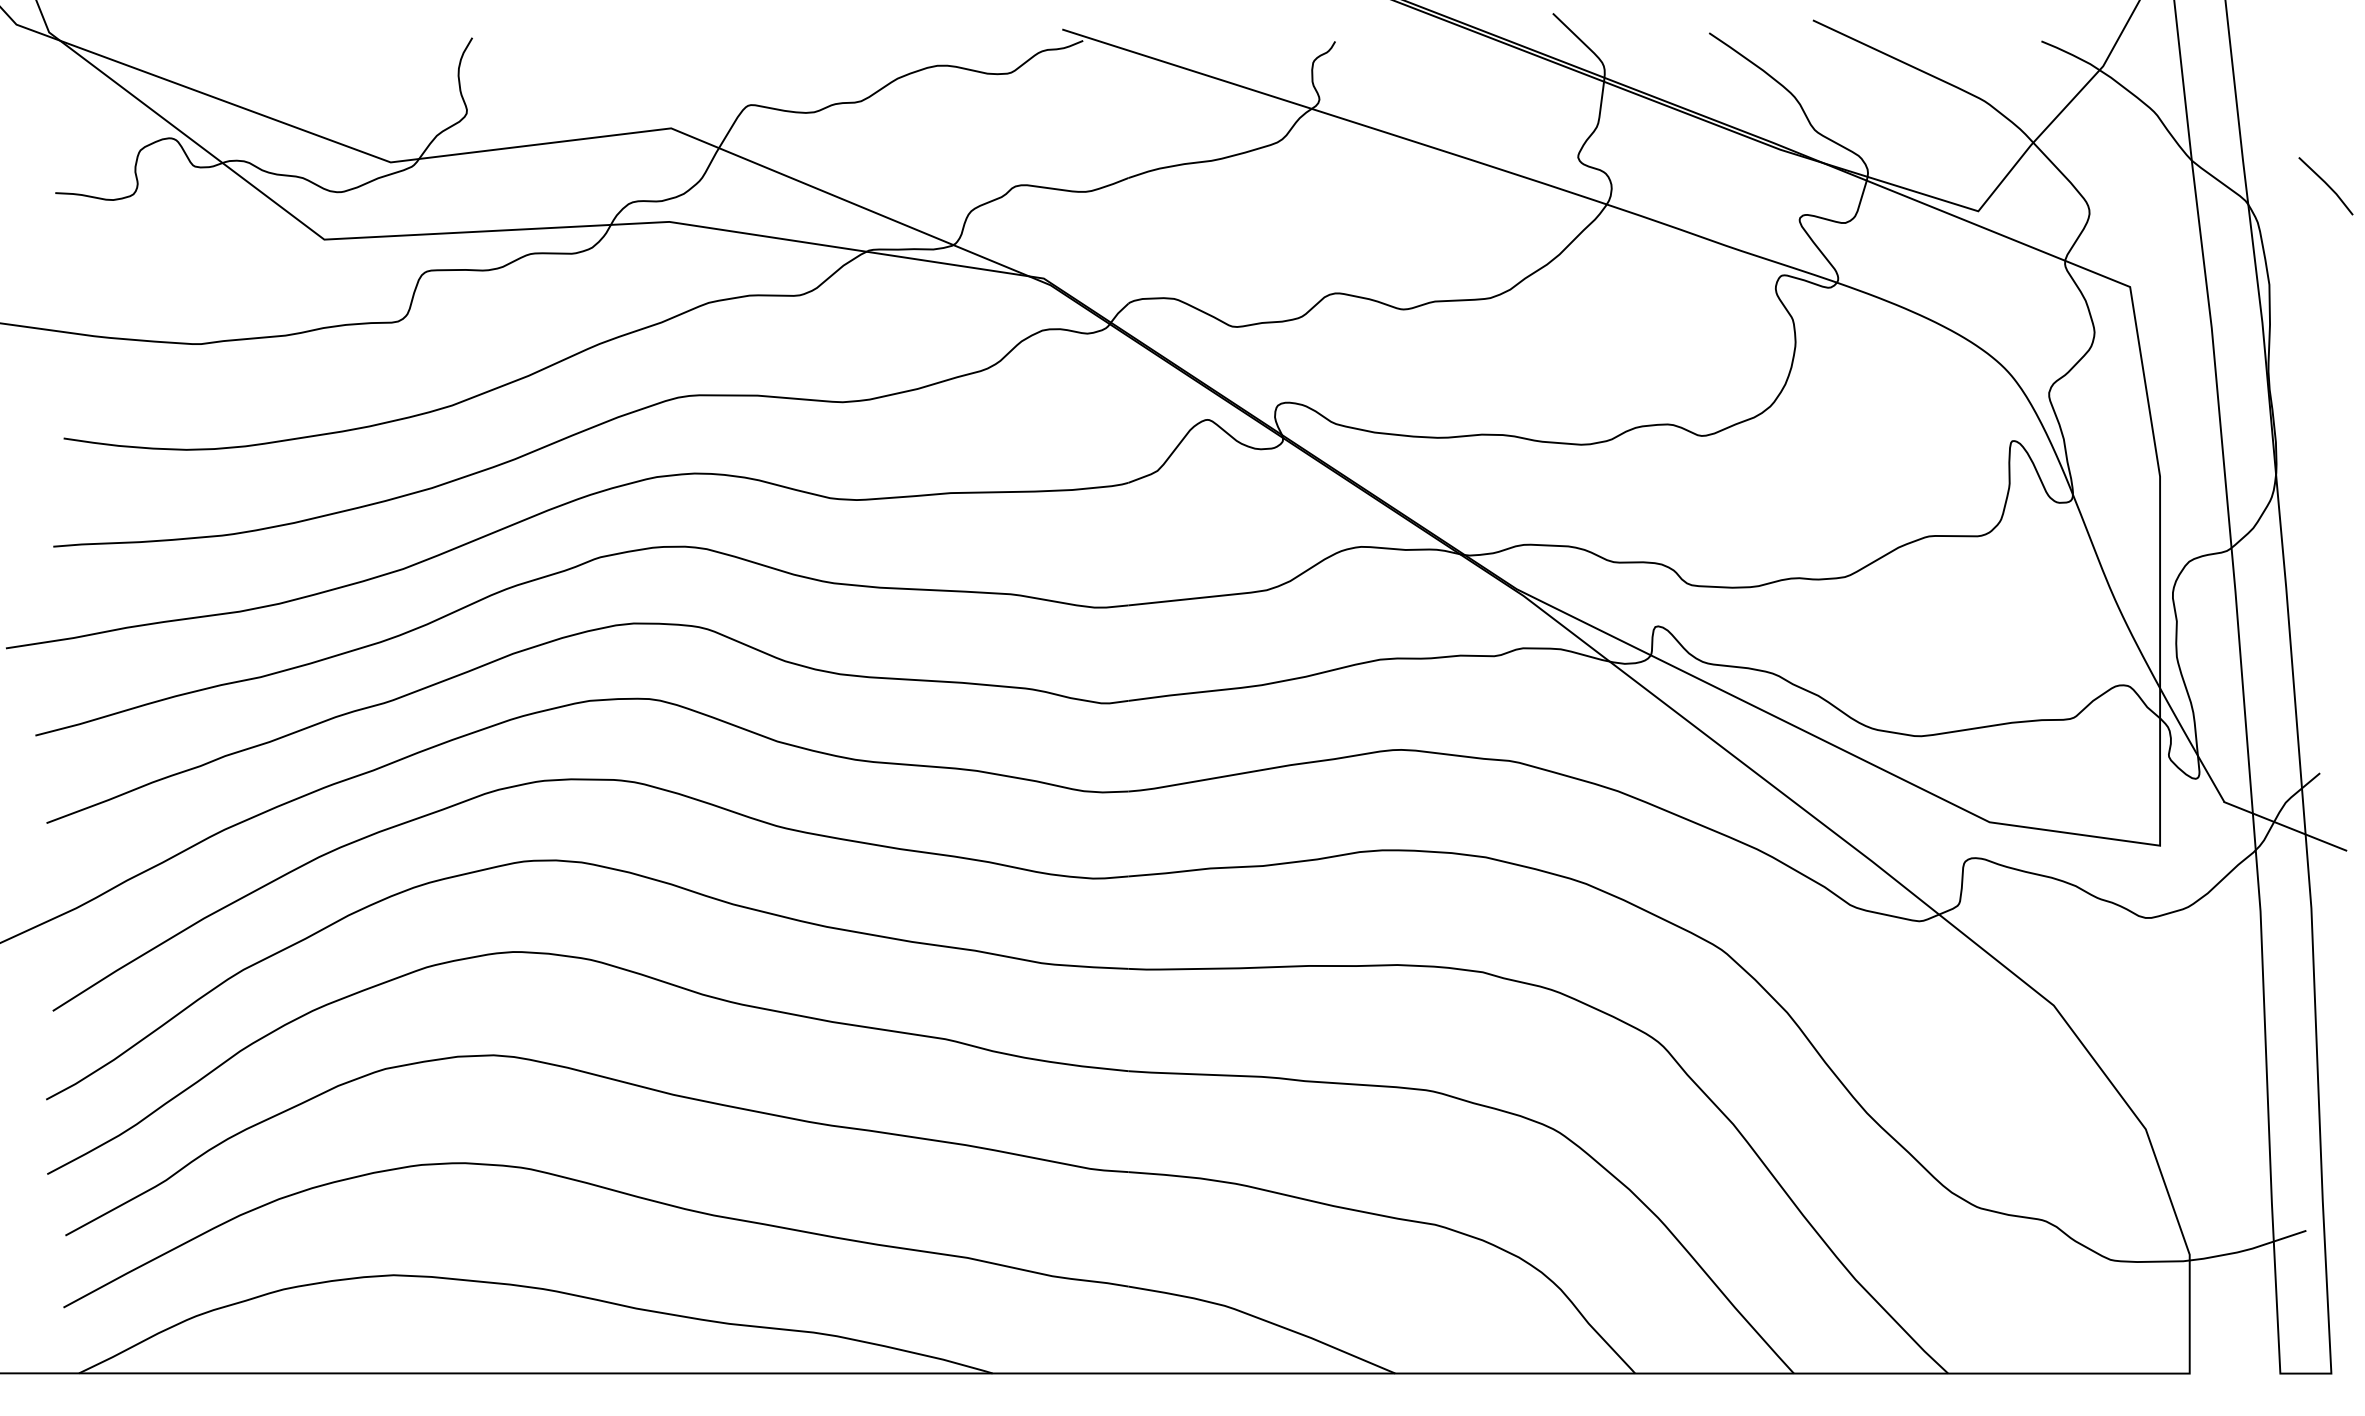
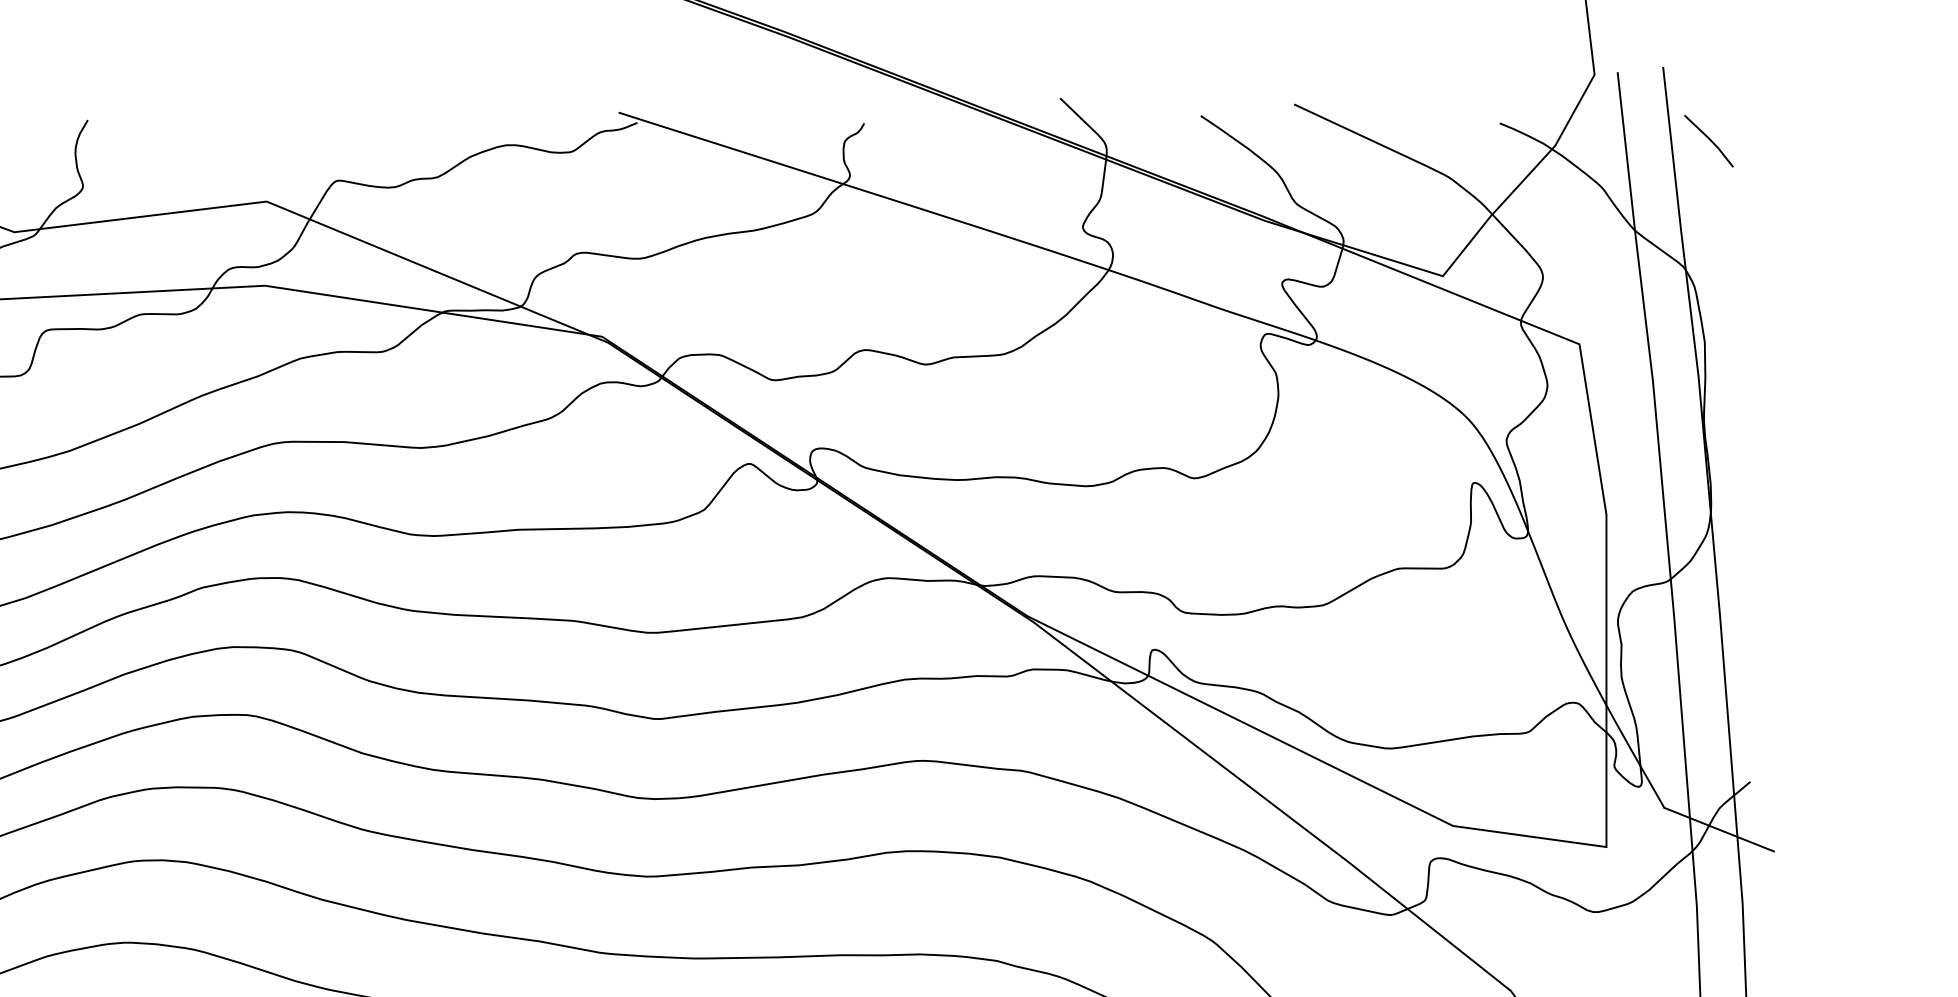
line: (2326, 185) -> (1709, 140), moved

